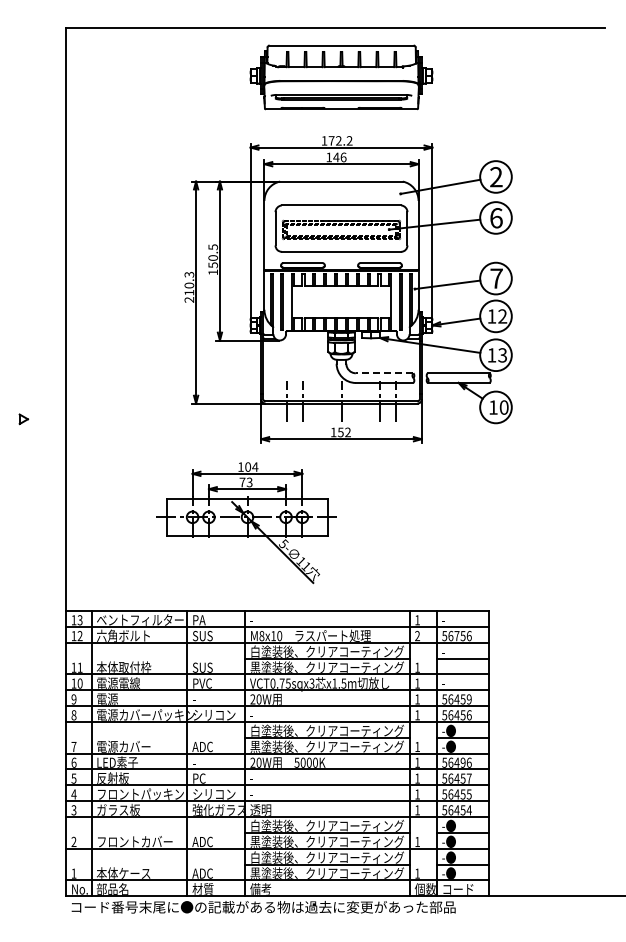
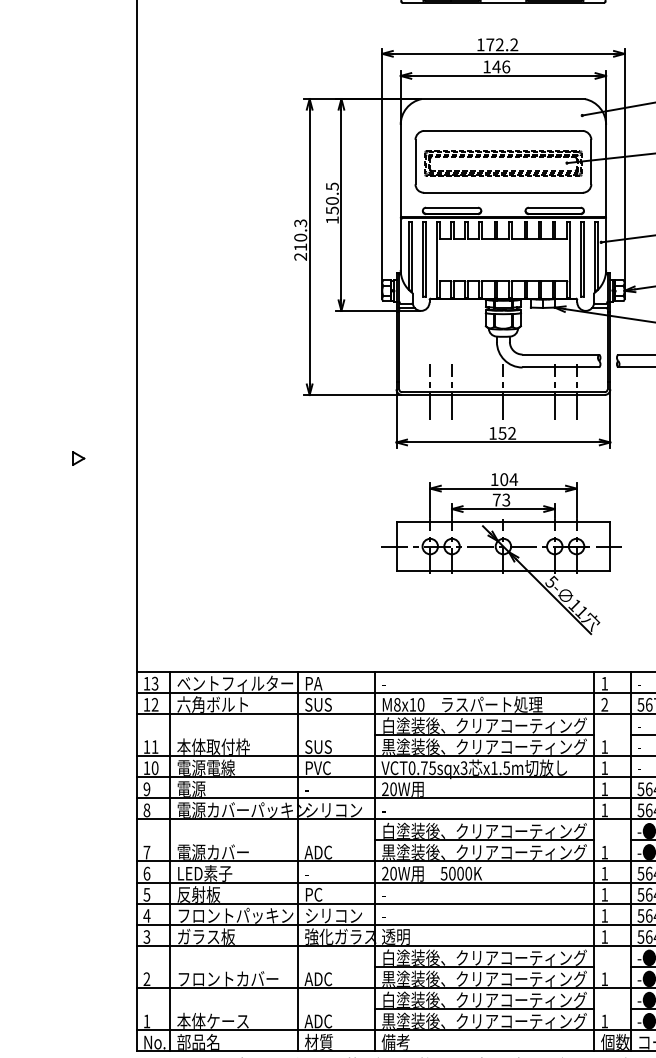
line: (384, 373) -> (560, 354), dashed -> solid
part: (23, 419) -> (78, 458), moved
part: (246, 523) -> (502, 554), moved

